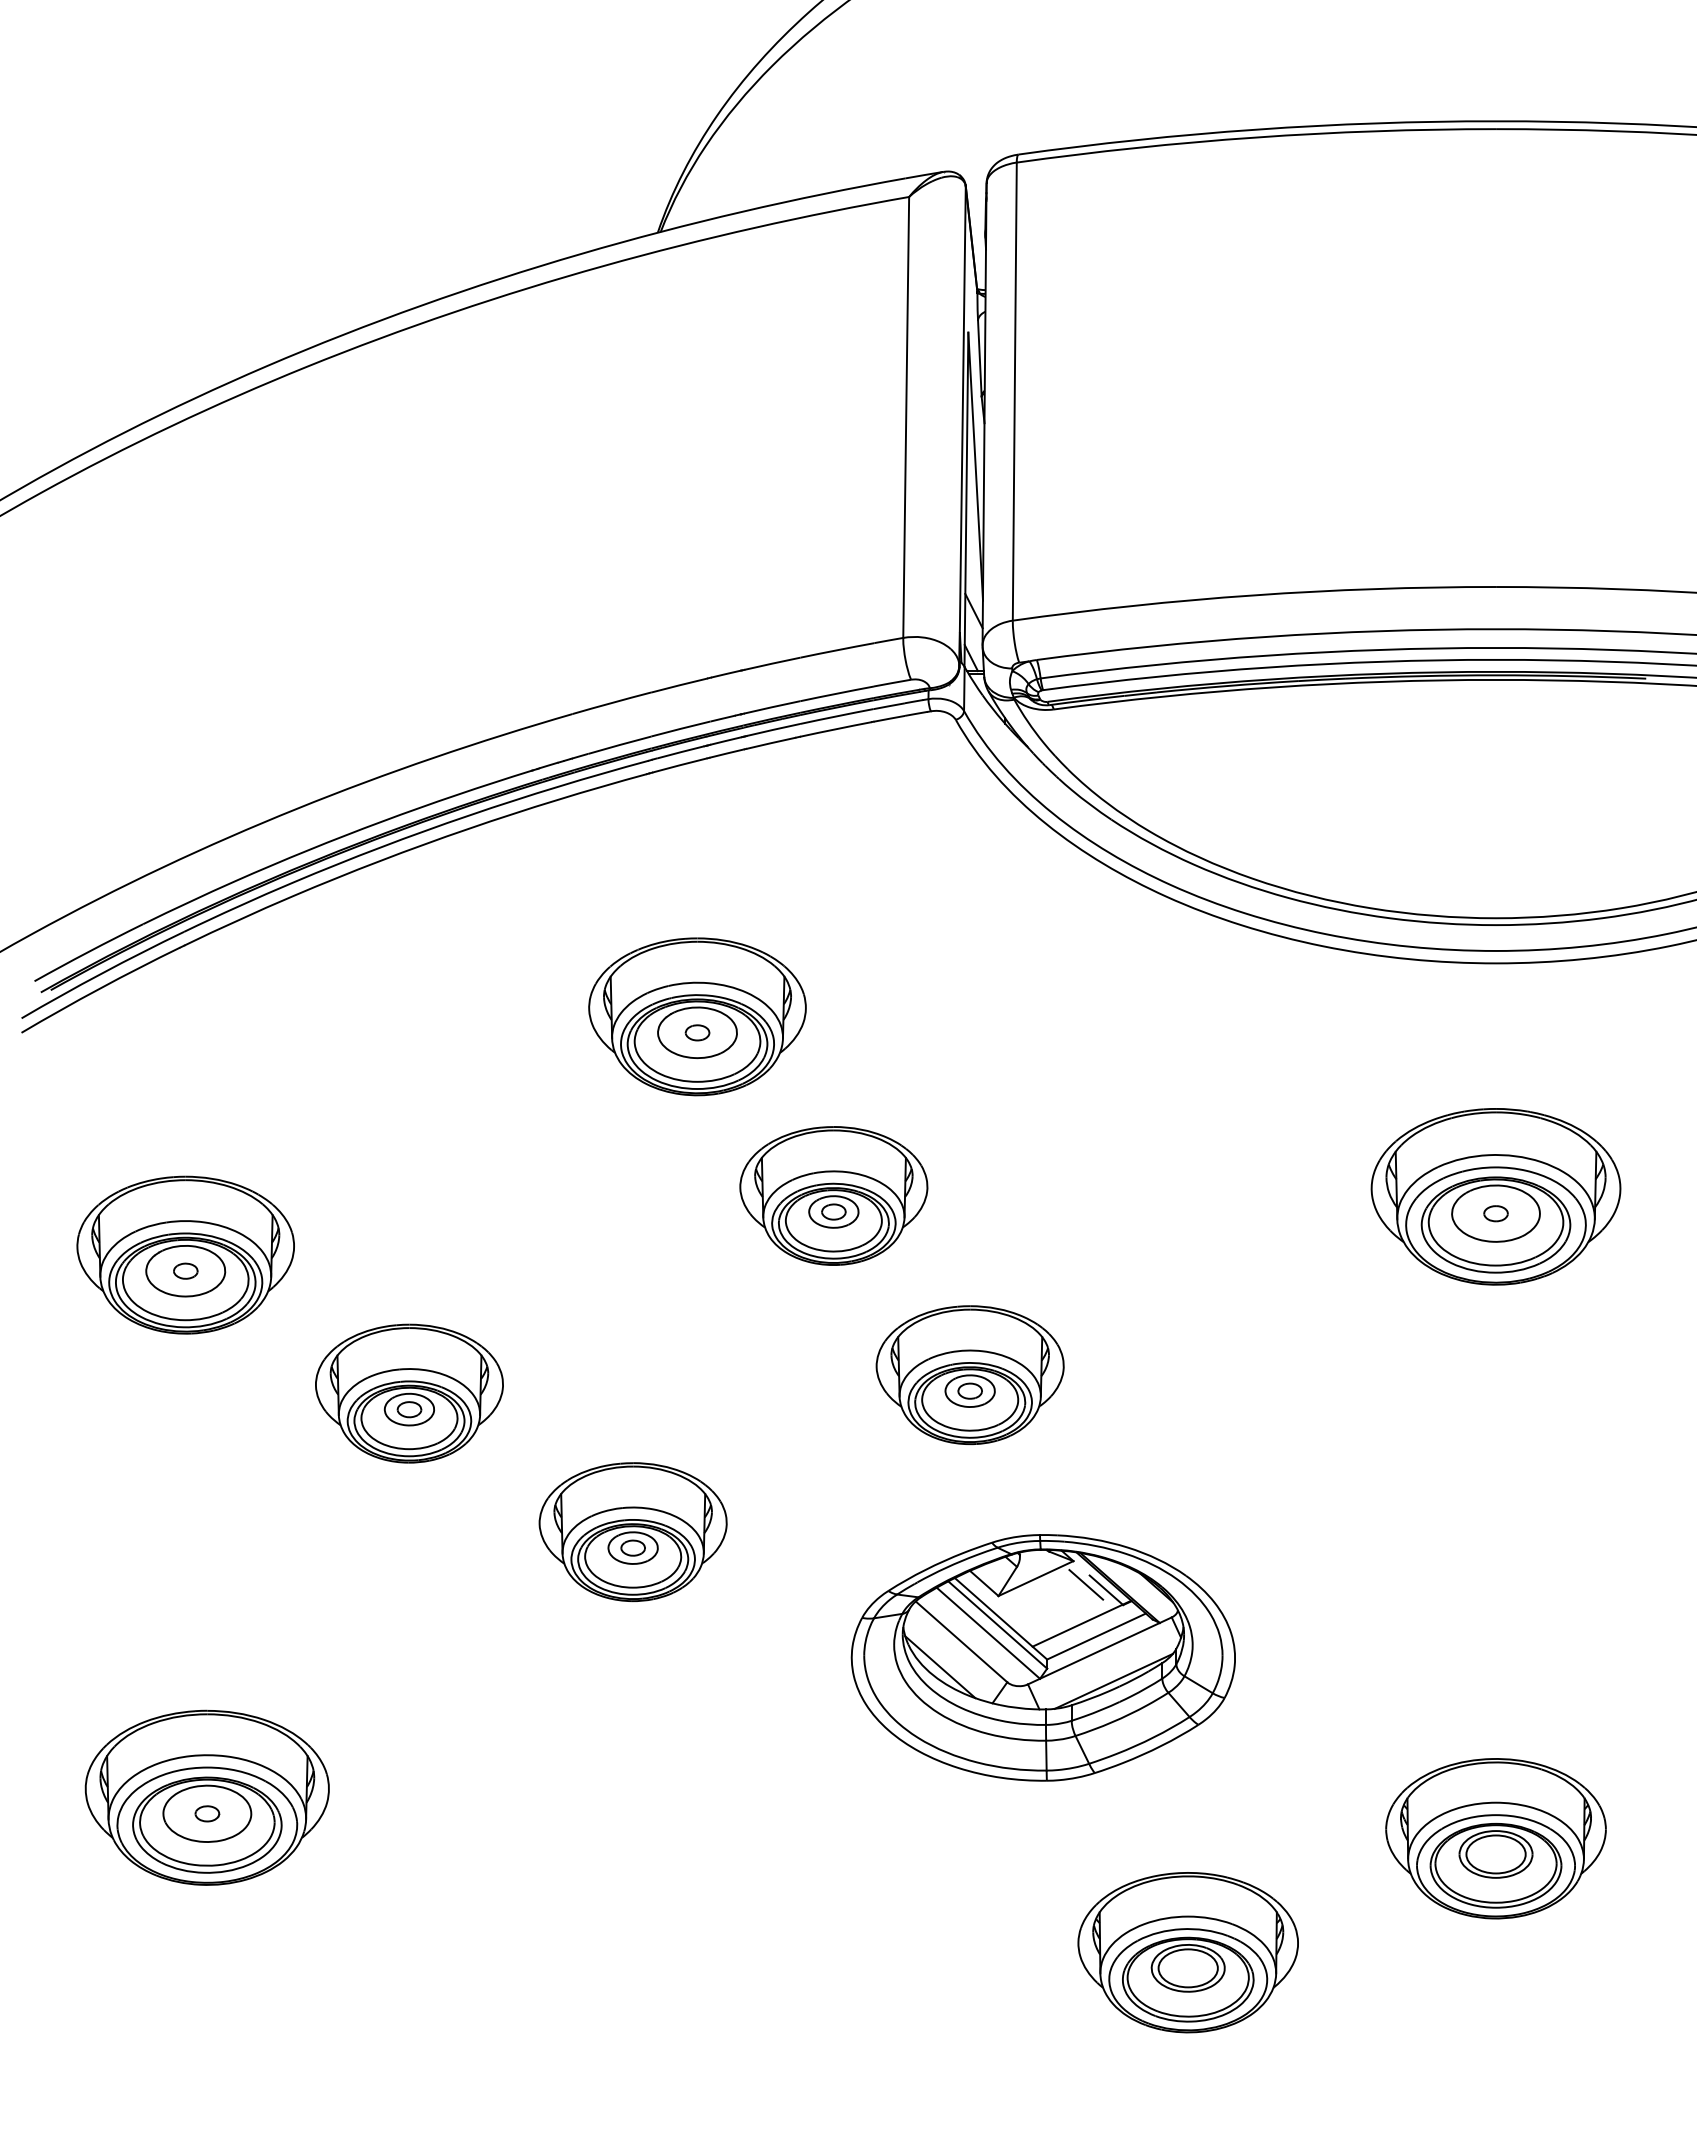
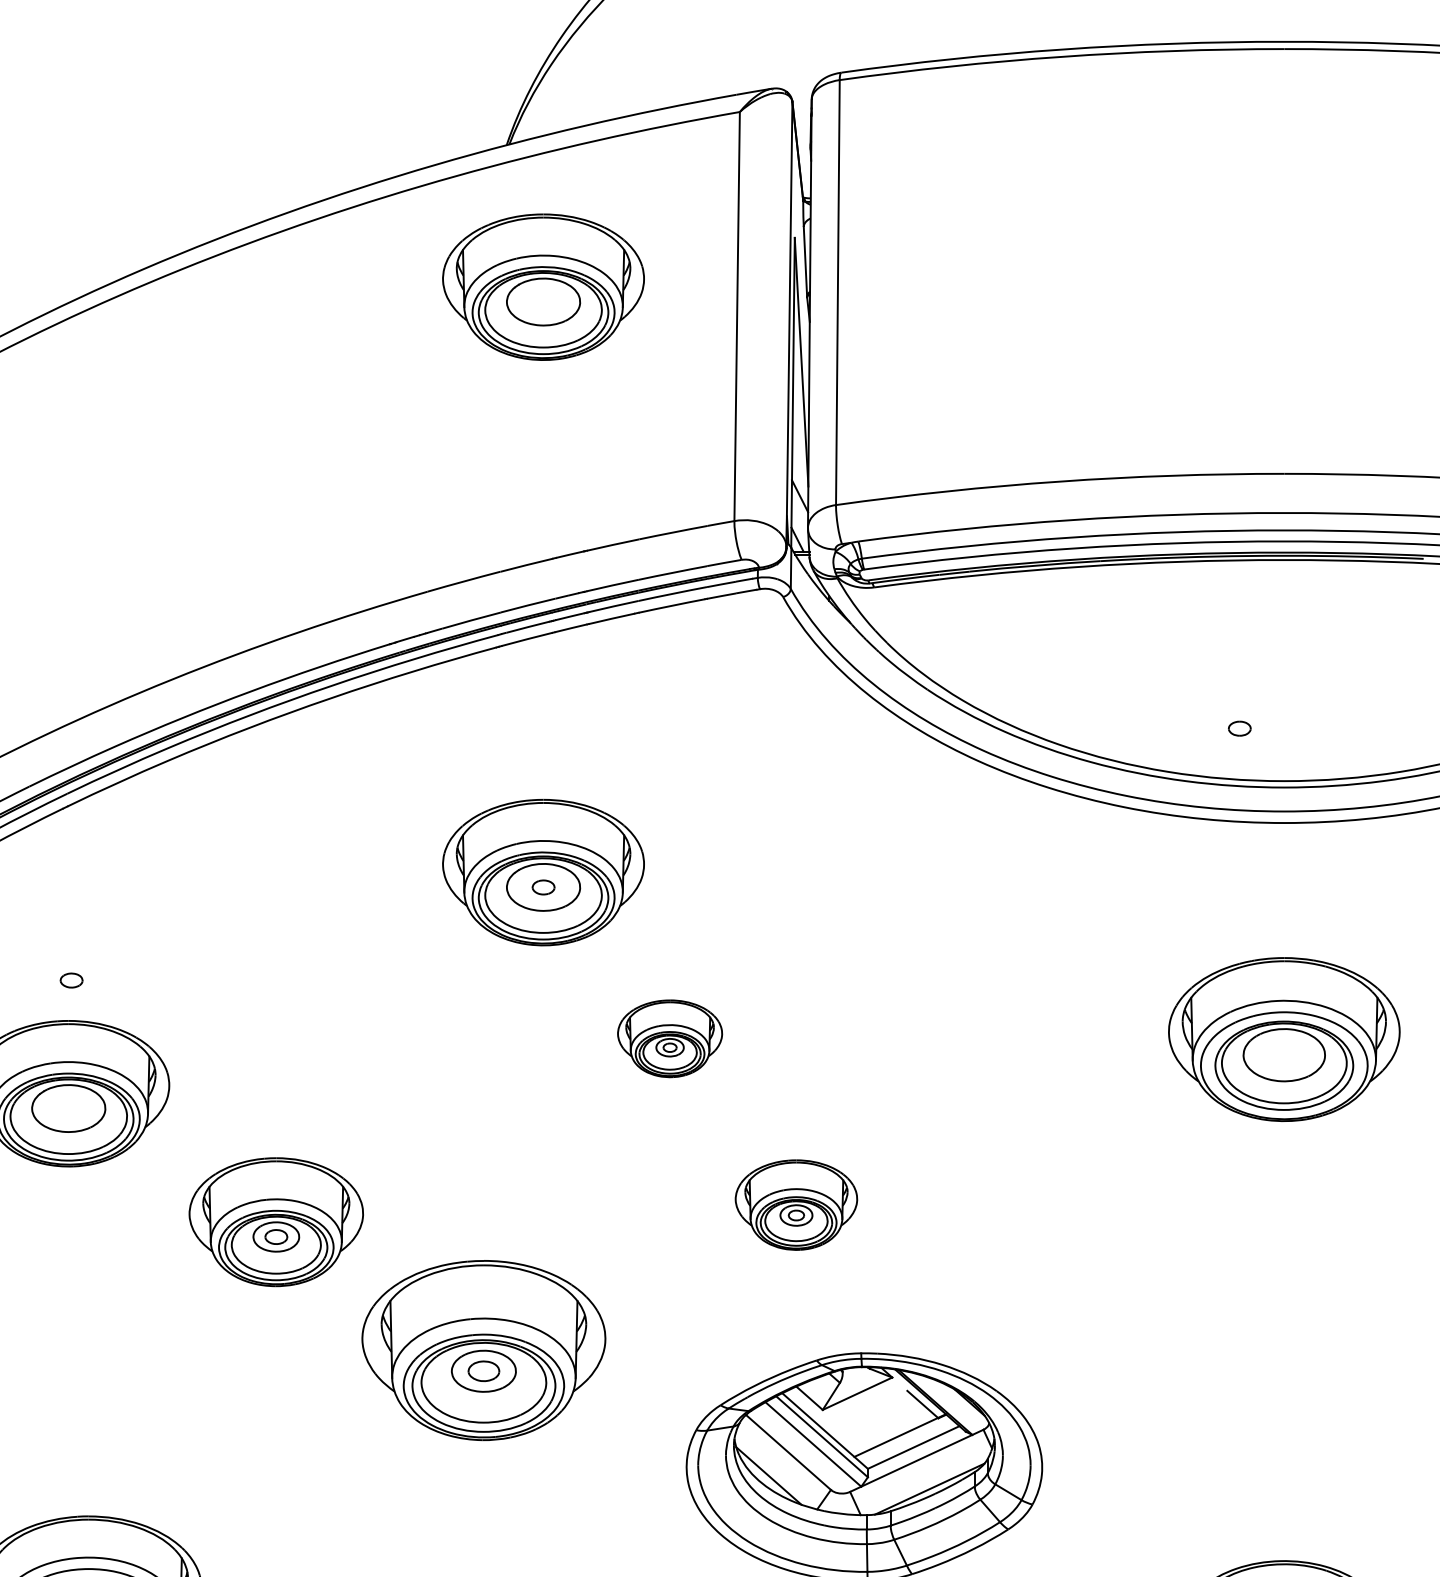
part: (697, 385) -> (543, 286), added
part: (833, 1195) -> (669, 1038), size x0.6
part: (1495, 1213) -> (1239, 728), moved
part: (185, 1270) -> (71, 979), moved
part: (969, 1375) -> (795, 1205), size x0.7
part: (632, 1532) -> (483, 1350), size x1.4
line: (1086, 1584) -> (904, 1399), removed

